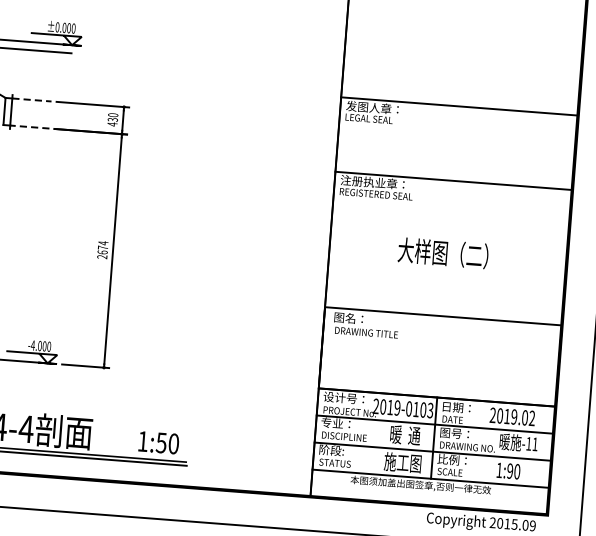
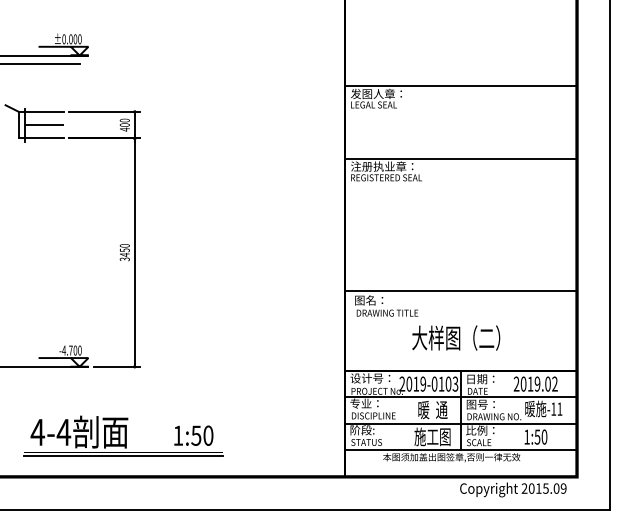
line: (32, 99) -> (45, 111), dashed -> solid
line: (30, 113) -> (44, 125), added
text: (112, 119) -> (124, 124), 430 -> 400
line: (29, 127) -> (44, 138), dashed -> solid
text: (102, 250) -> (124, 252), 2674 -> 3450
text: (443, 252) -> (456, 337), moved
text: (39, 345) -> (70, 350), -4.000 -> -4.700
text: (510, 470) -> (537, 436), 1:90 -> 1:50

